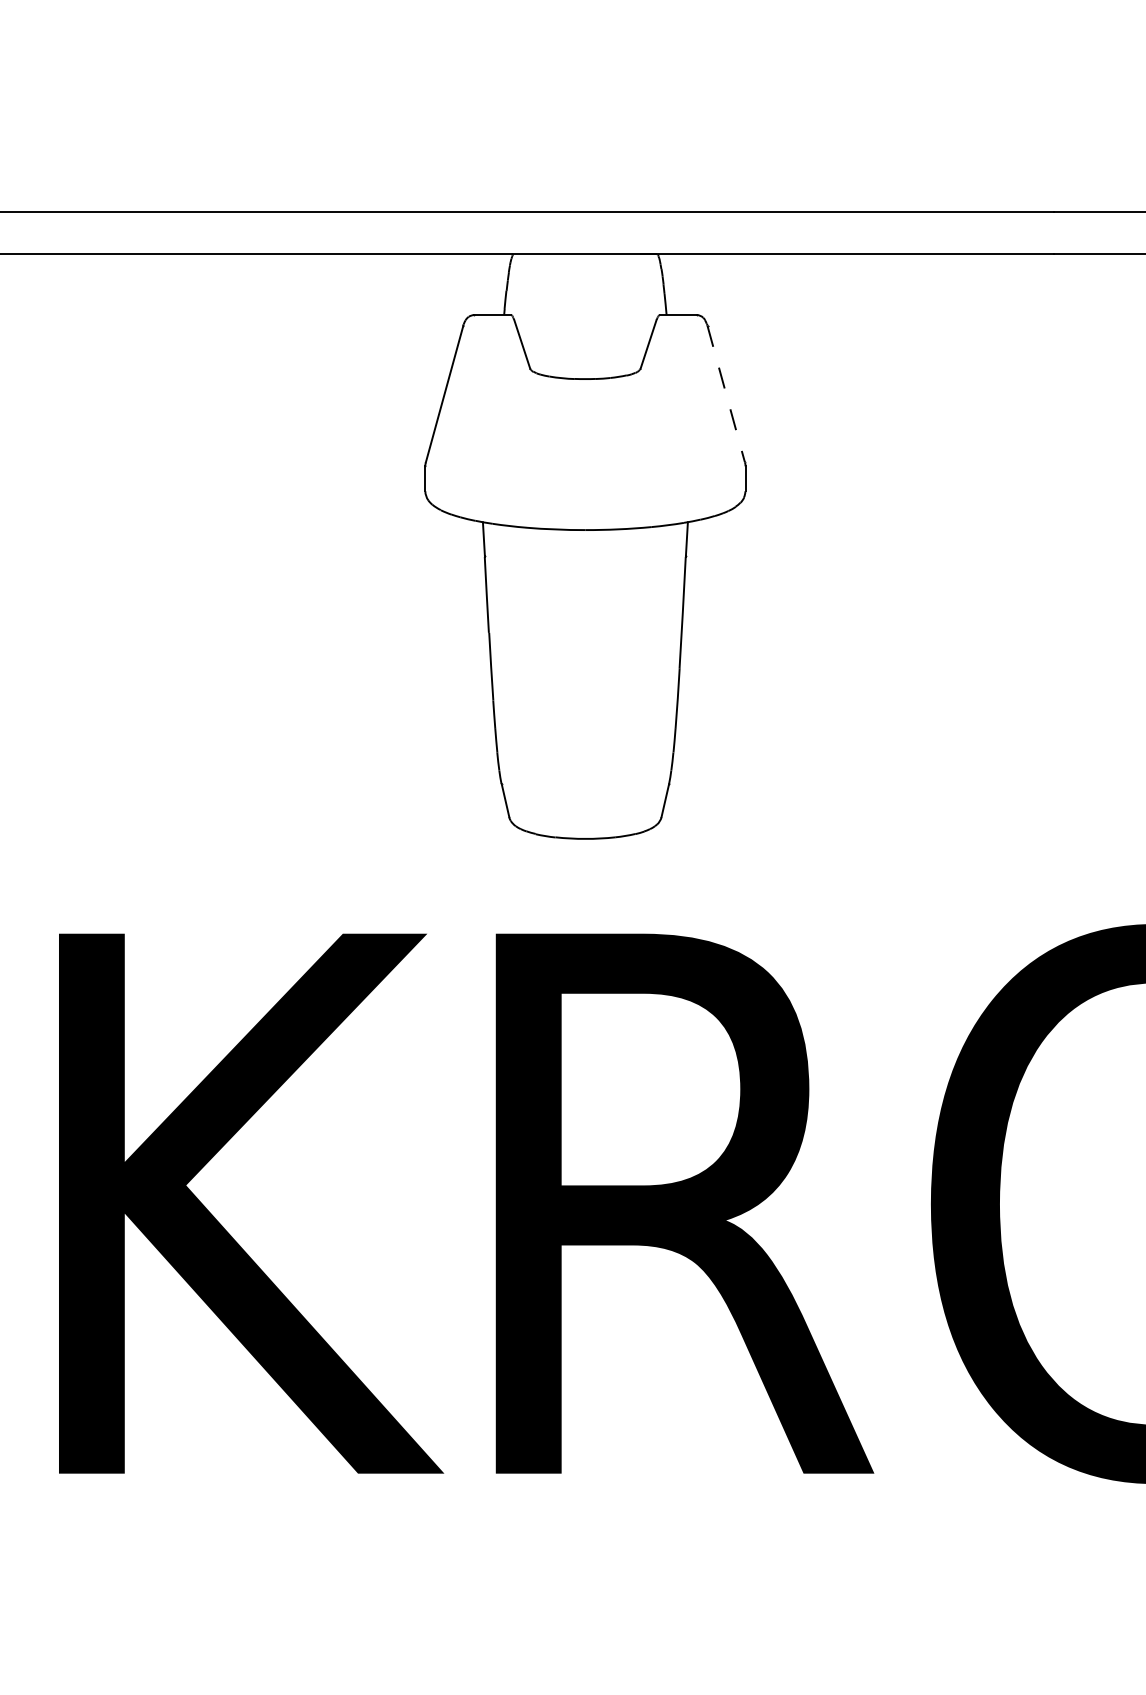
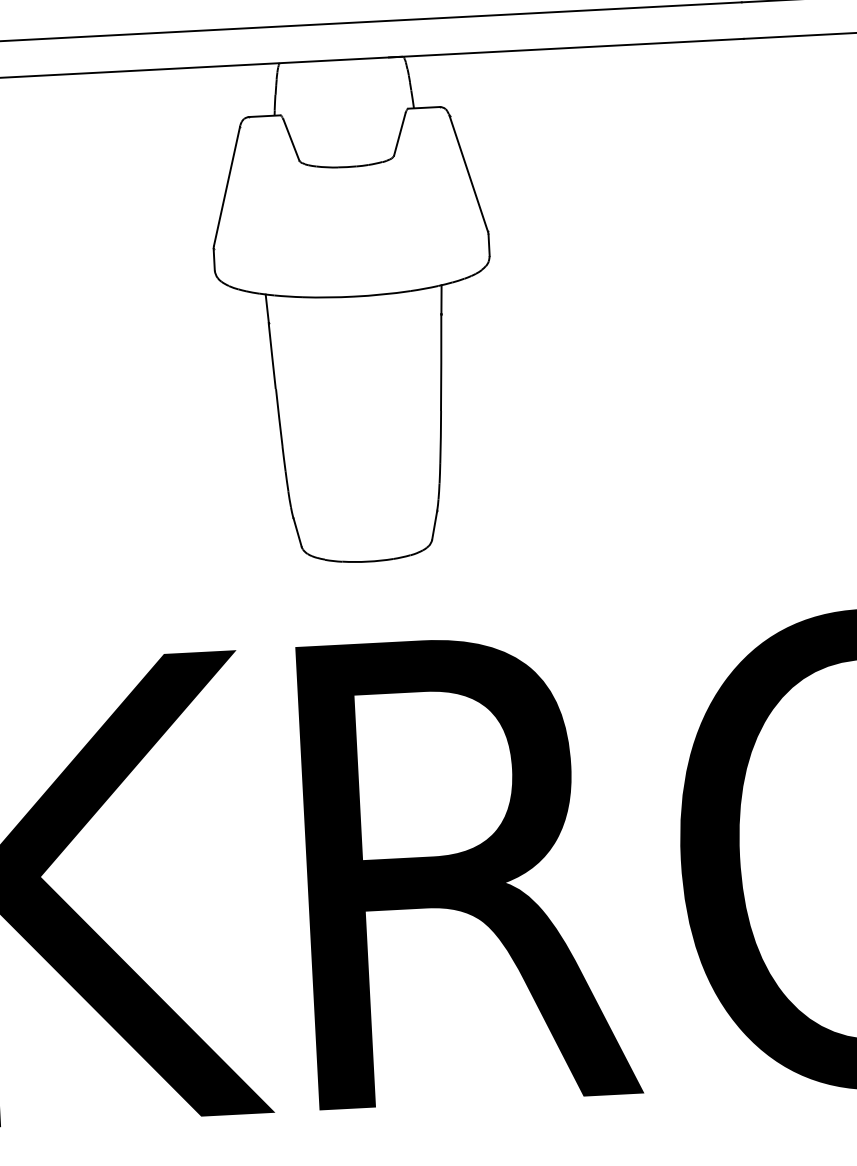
line: (726, 394) -> (468, 173), dashed -> solid

